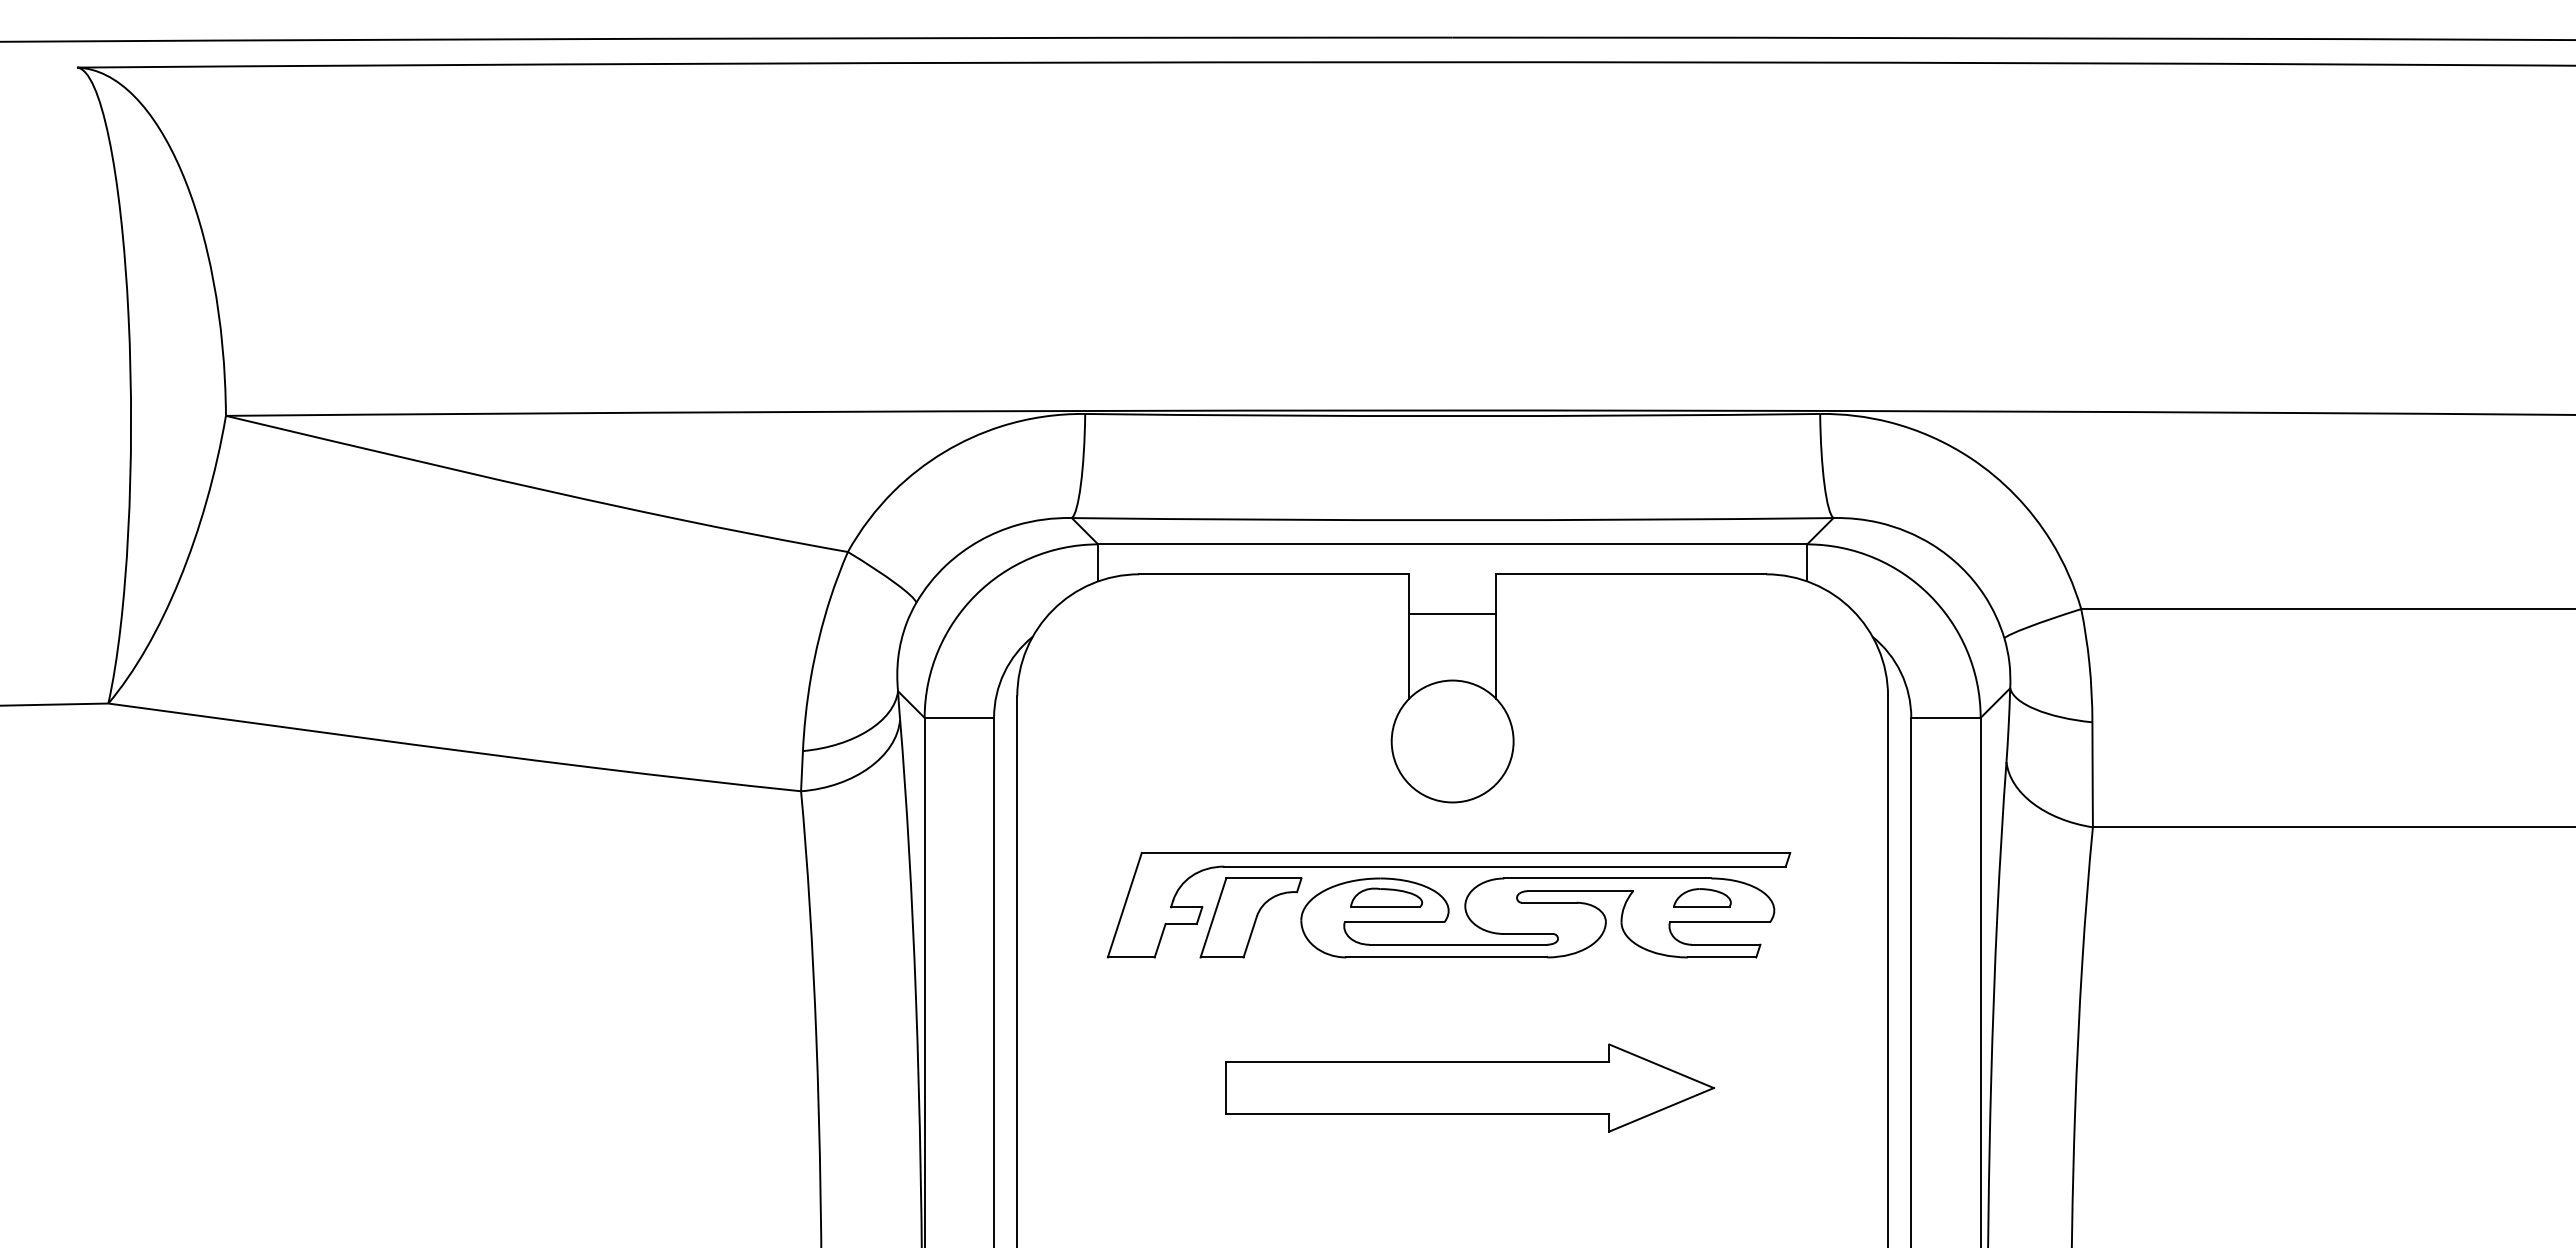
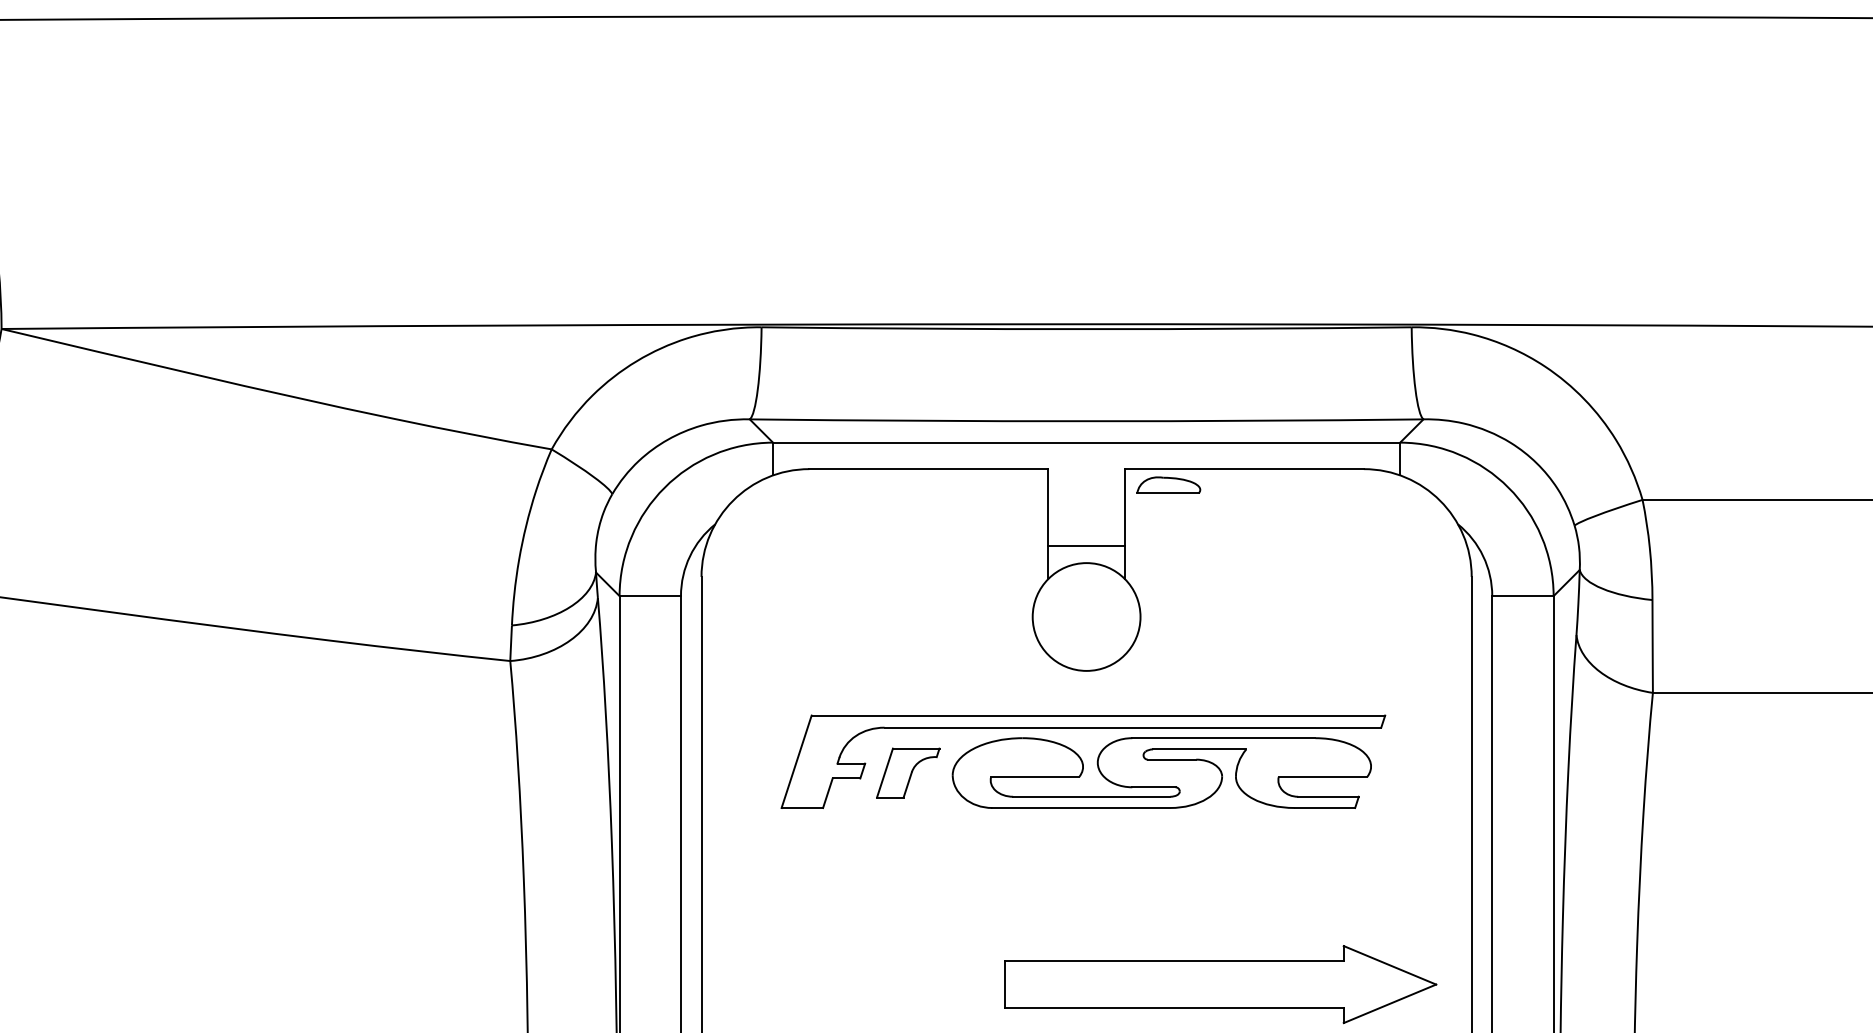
line: (1452, 613) -> (1086, 546), moved
part: (1386, 897) -> (1168, 485), moved
part: (1702, 897) -> (1307, 754), removed
part: (1250, 917) -> (907, 772), size x0.7
part: (1469, 1087) -> (1220, 984), moved

